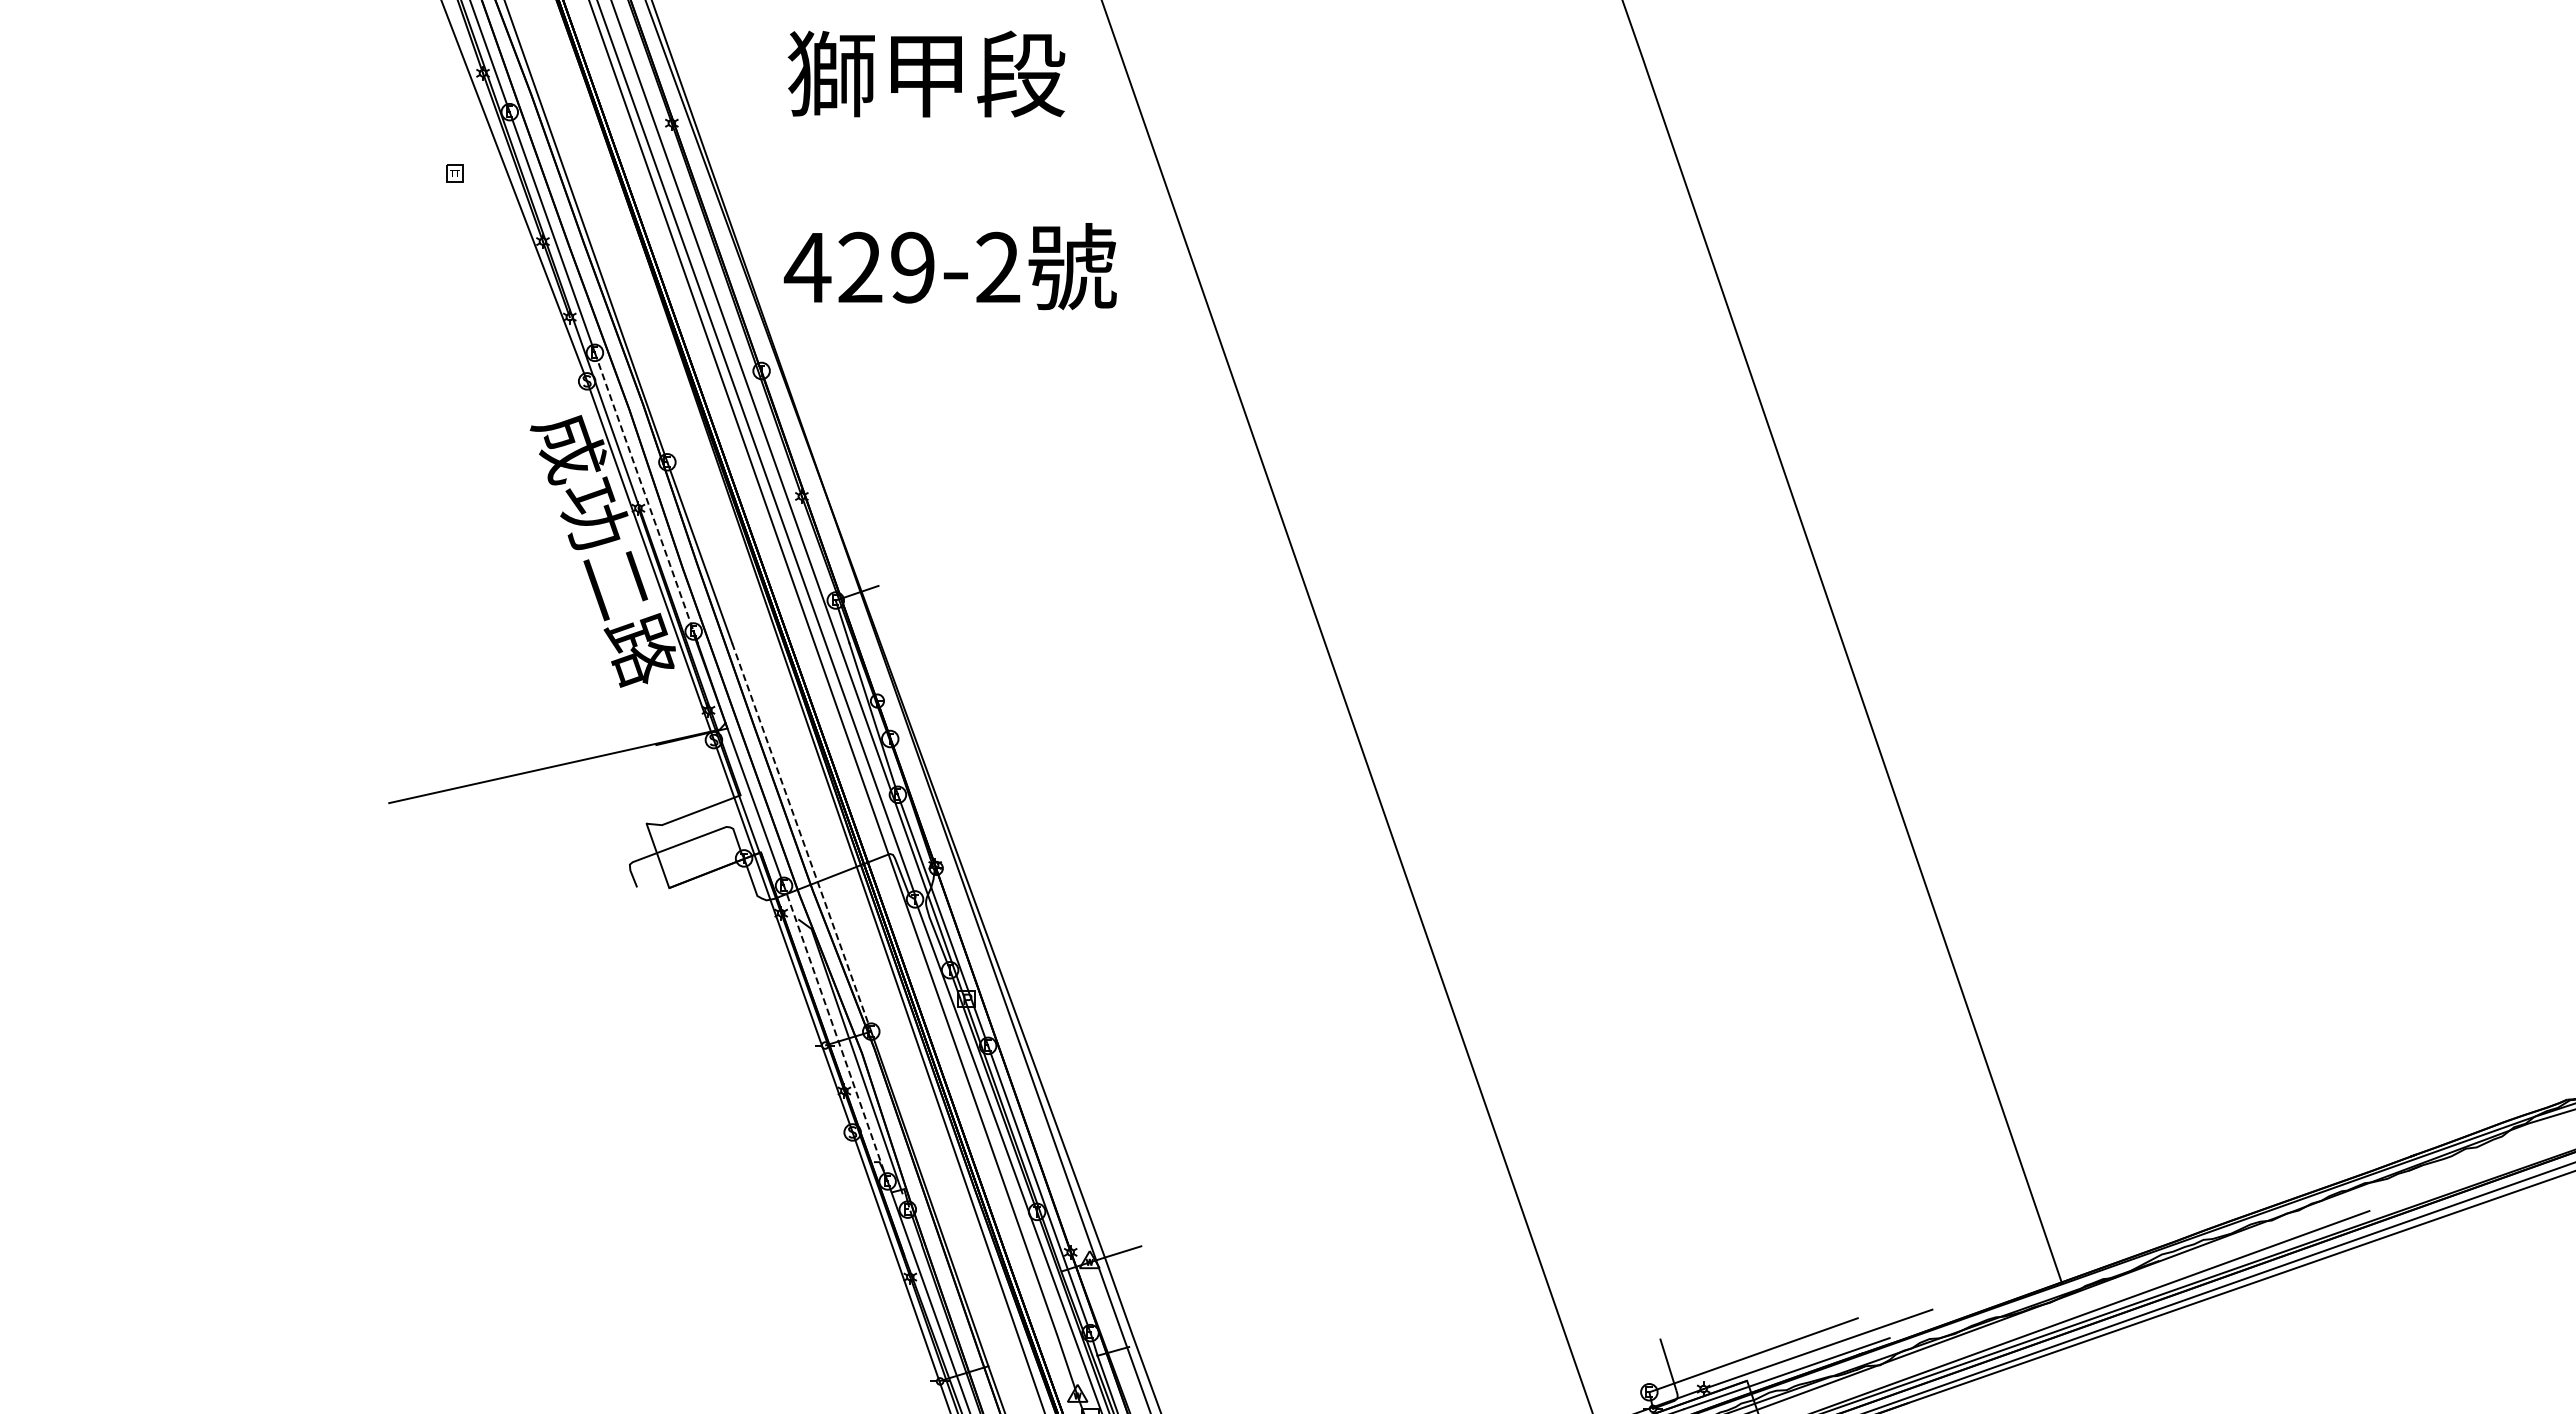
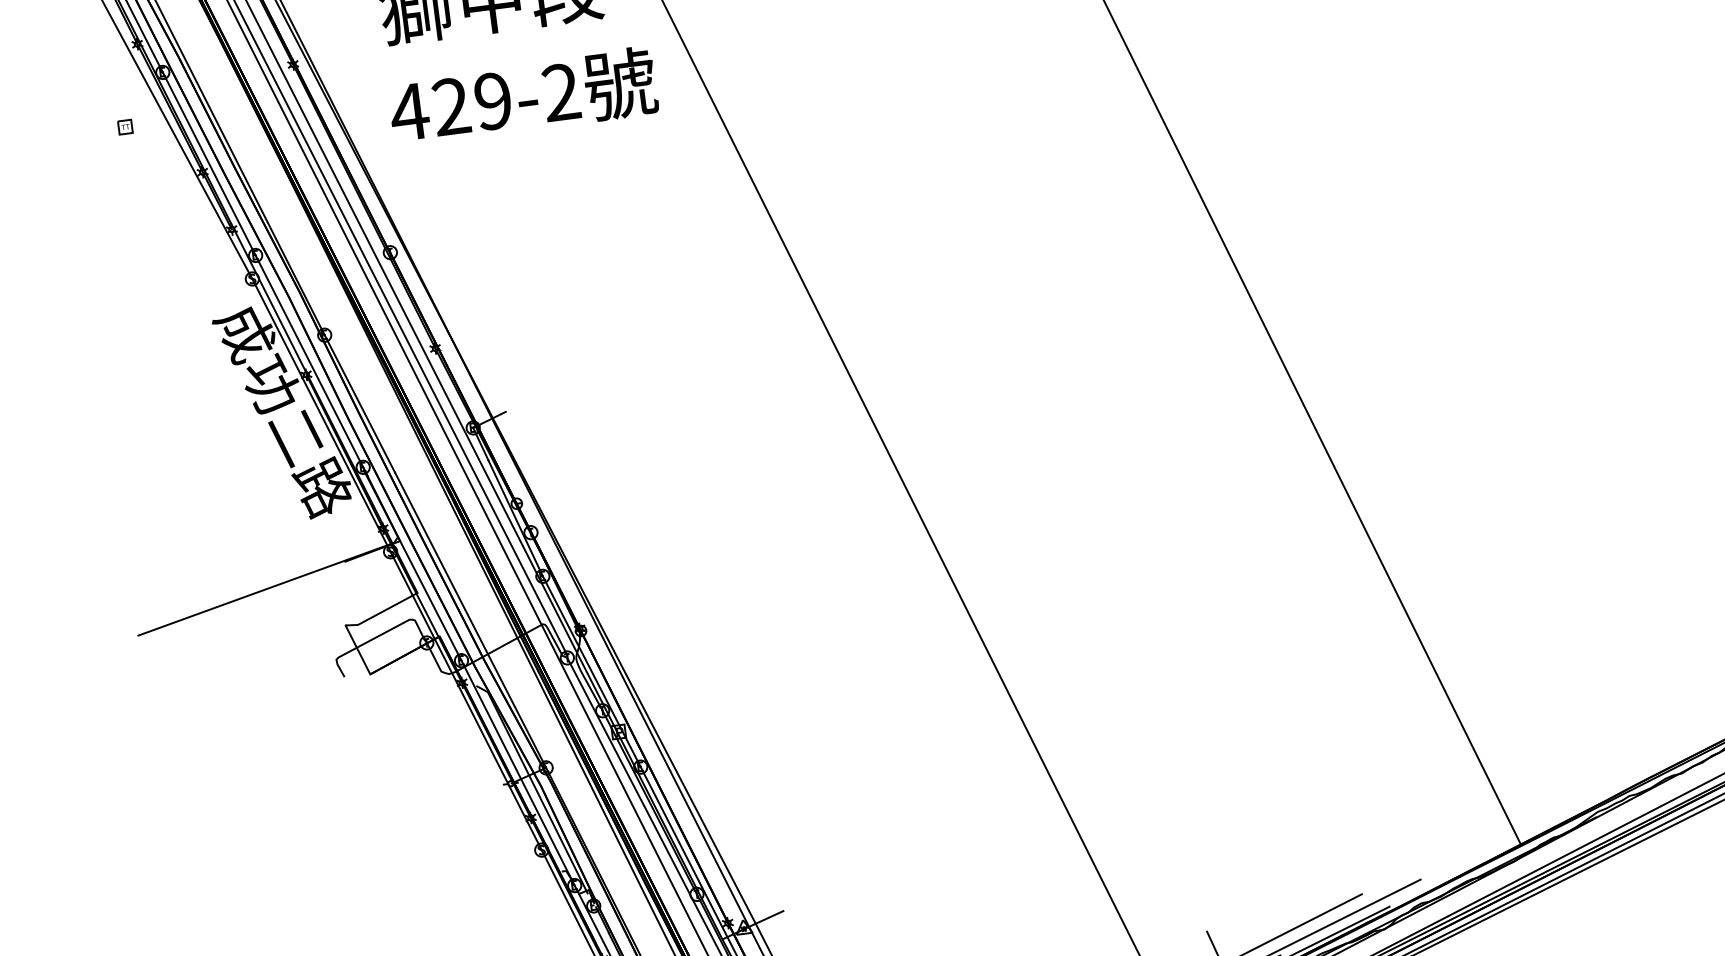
text: (949, 266) -> (522, 96), moved
line: (644, 492) -> (309, 361), dashed -> solid
line: (801, 837) -> (470, 620), dashed -> solid
line: (835, 1033) -> (517, 773), dashed -> solid

